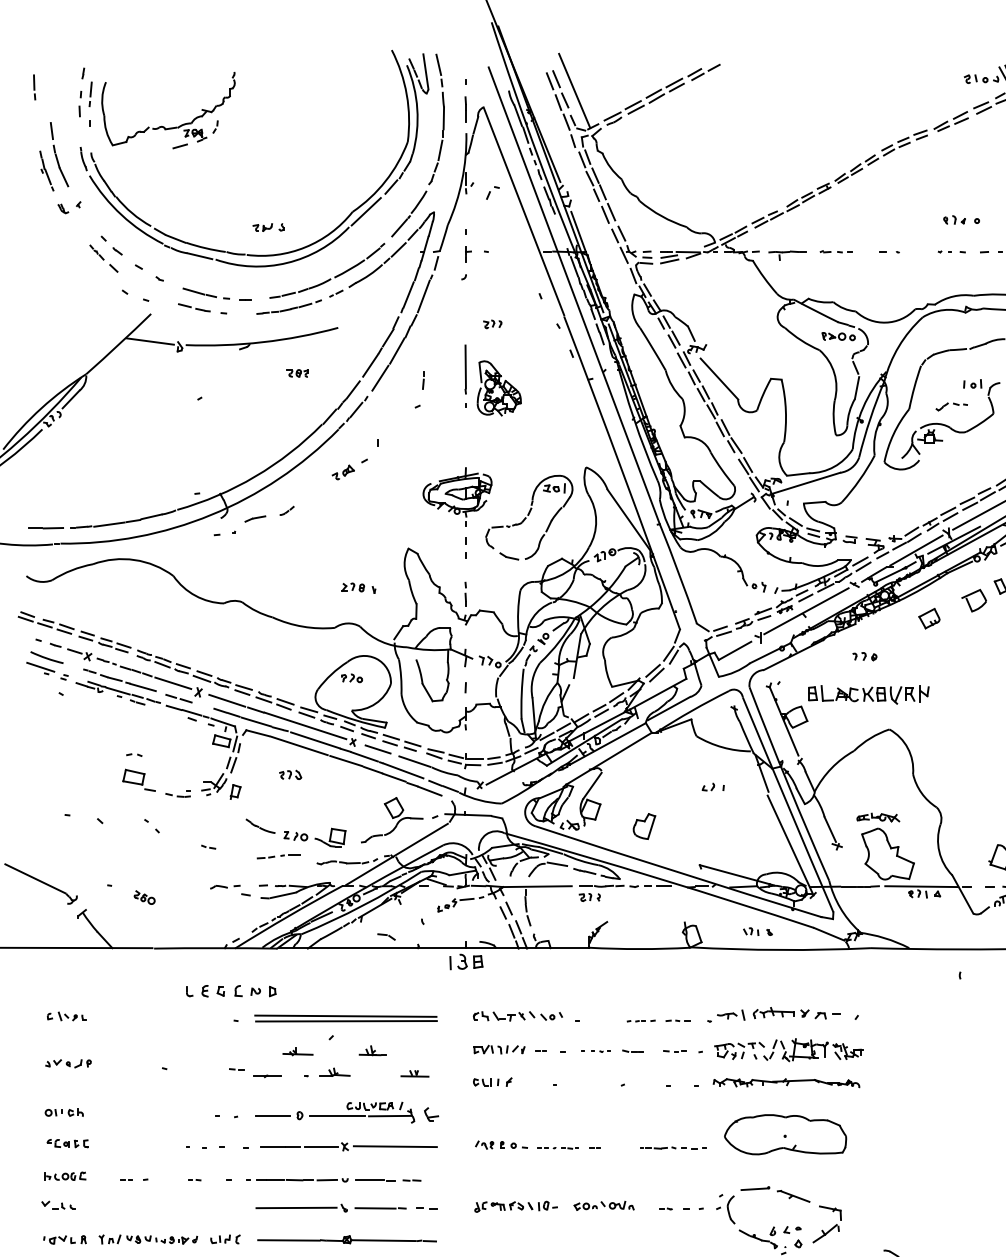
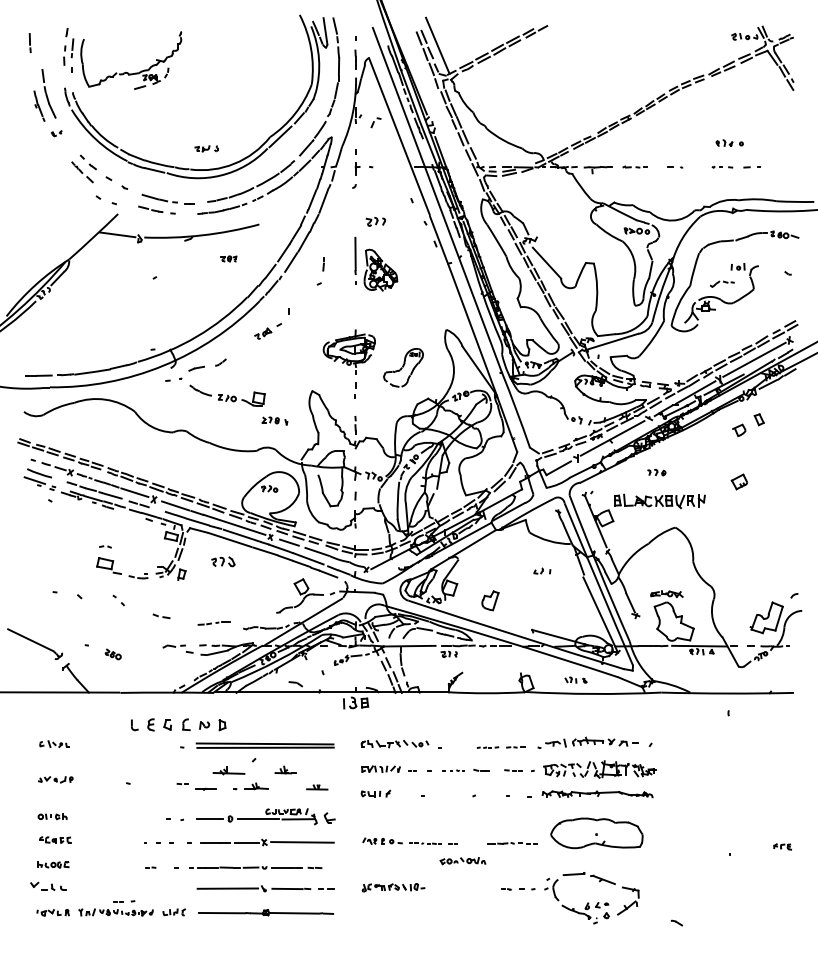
part: (69, 207) -> (56, 133), size x0.6
part: (492, 323) -> (375, 221), size x1.4
part: (529, 517) -> (403, 367), size x0.6
part: (974, 600) -> (739, 430), size x0.7
part: (928, 618) -> (738, 481), moved
part: (290, 774) -> (223, 561), size x1.4
part: (296, 832) -> (227, 395), moved
part: (208, 847) -> (161, 616), size x1.6
part: (231, 991) -> (178, 725), size x1.4
part: (297, 1051) -> (228, 770), size x1.4
part: (134, 1179) -> (124, 901), moved
part: (58, 1205) -> (48, 886), size x1.4
part: (603, 1206) -> (462, 861), moved

